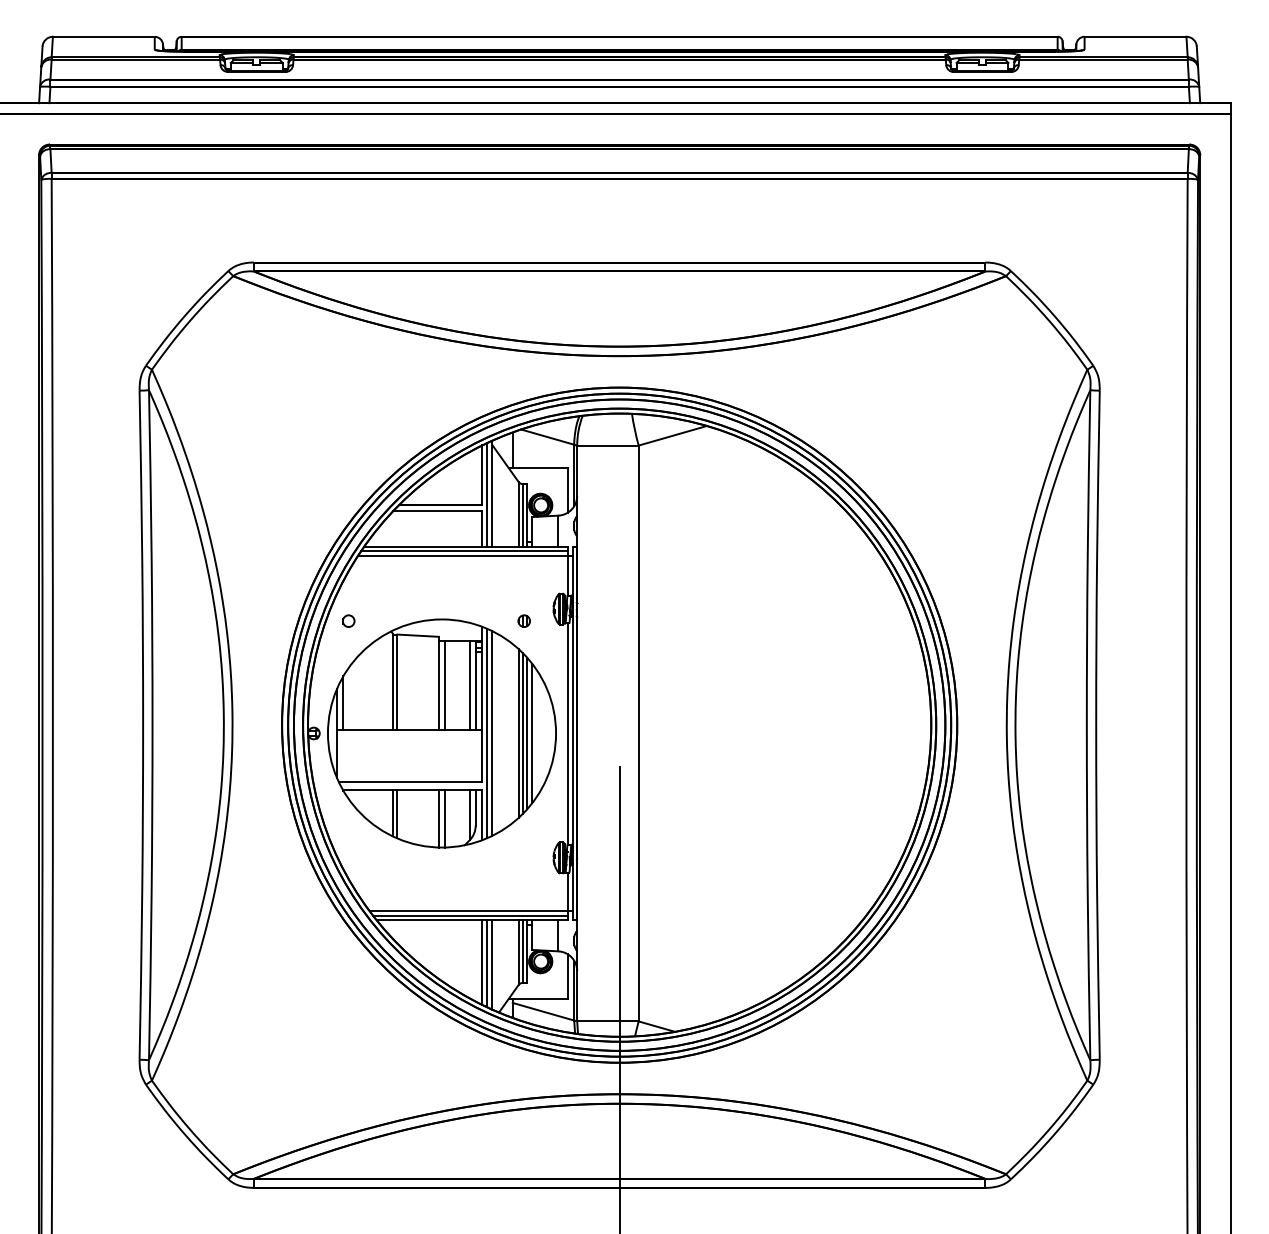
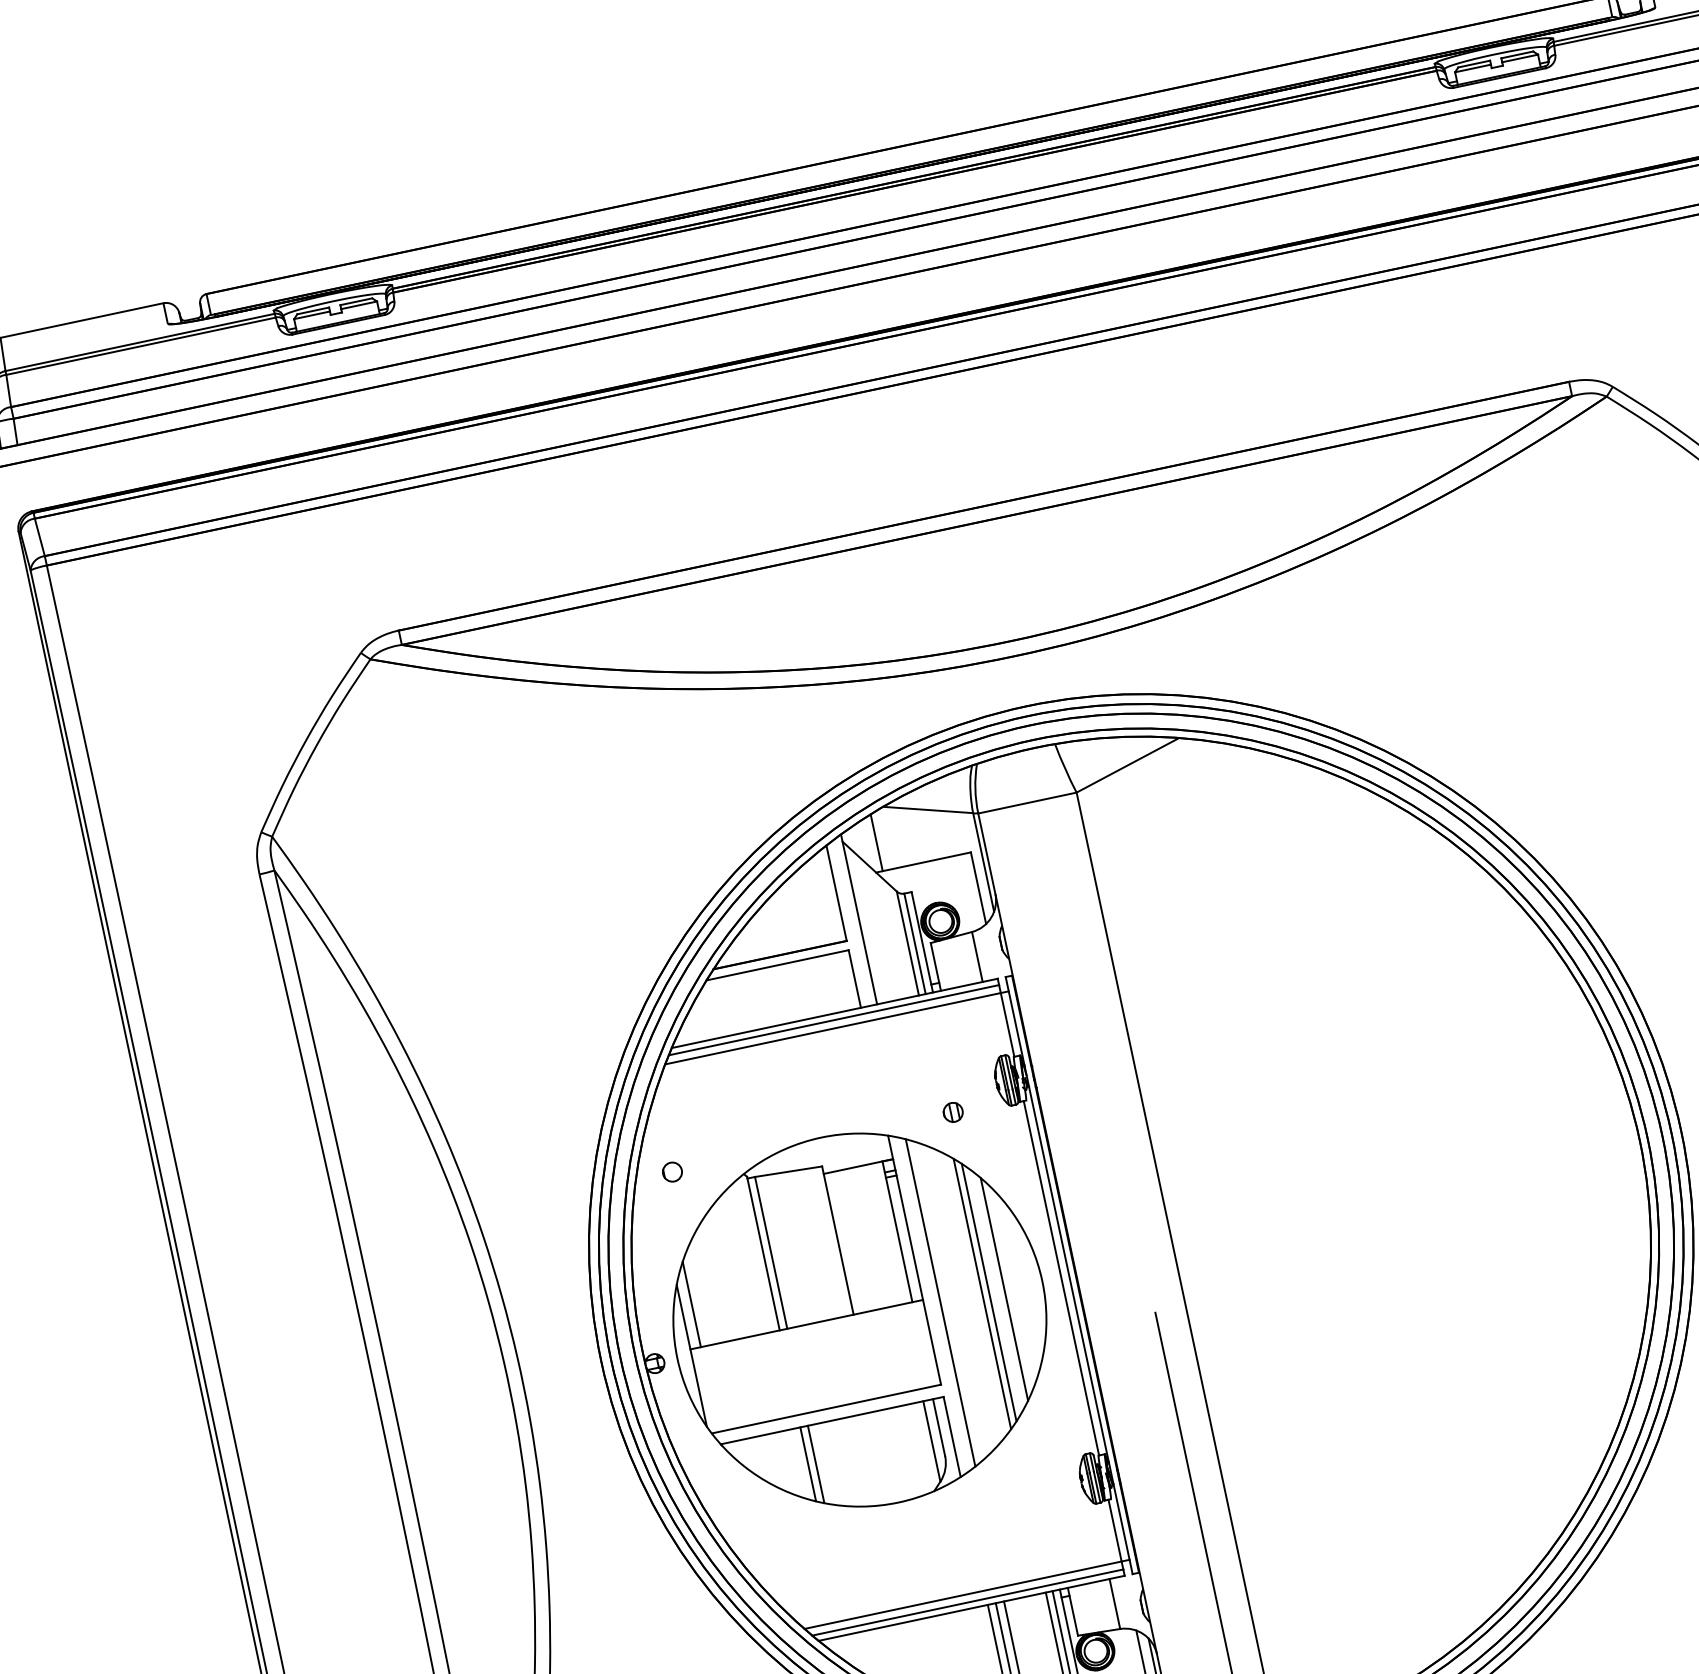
line: (487, 494) -> (851, 922), removed
line: (445, 685) -> (849, 1242), removed
line: (469, 685) -> (887, 1233), removed
line: (487, 733) -> (932, 1304), removed
line: (527, 733) -> (996, 1290), removed
line: (438, 818) -> (883, 1457), removed
line: (445, 818) -> (894, 1454), removed

